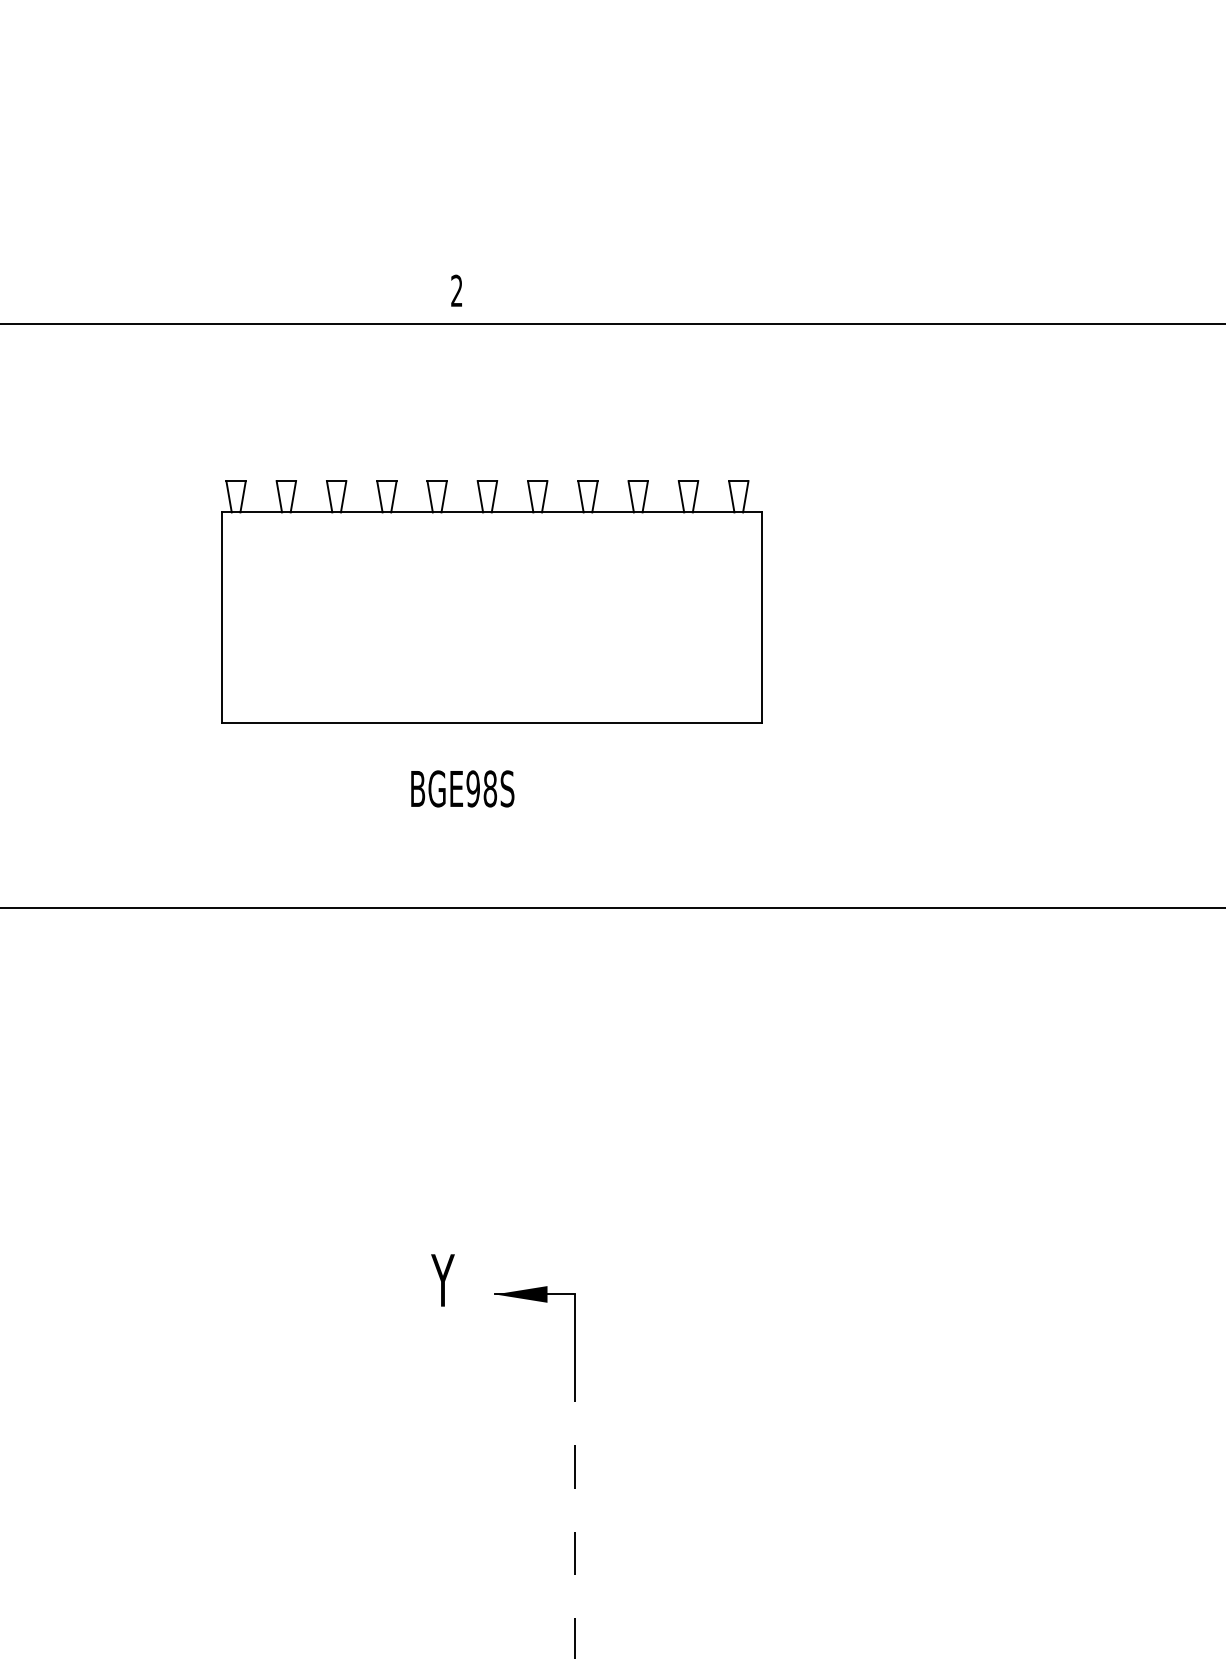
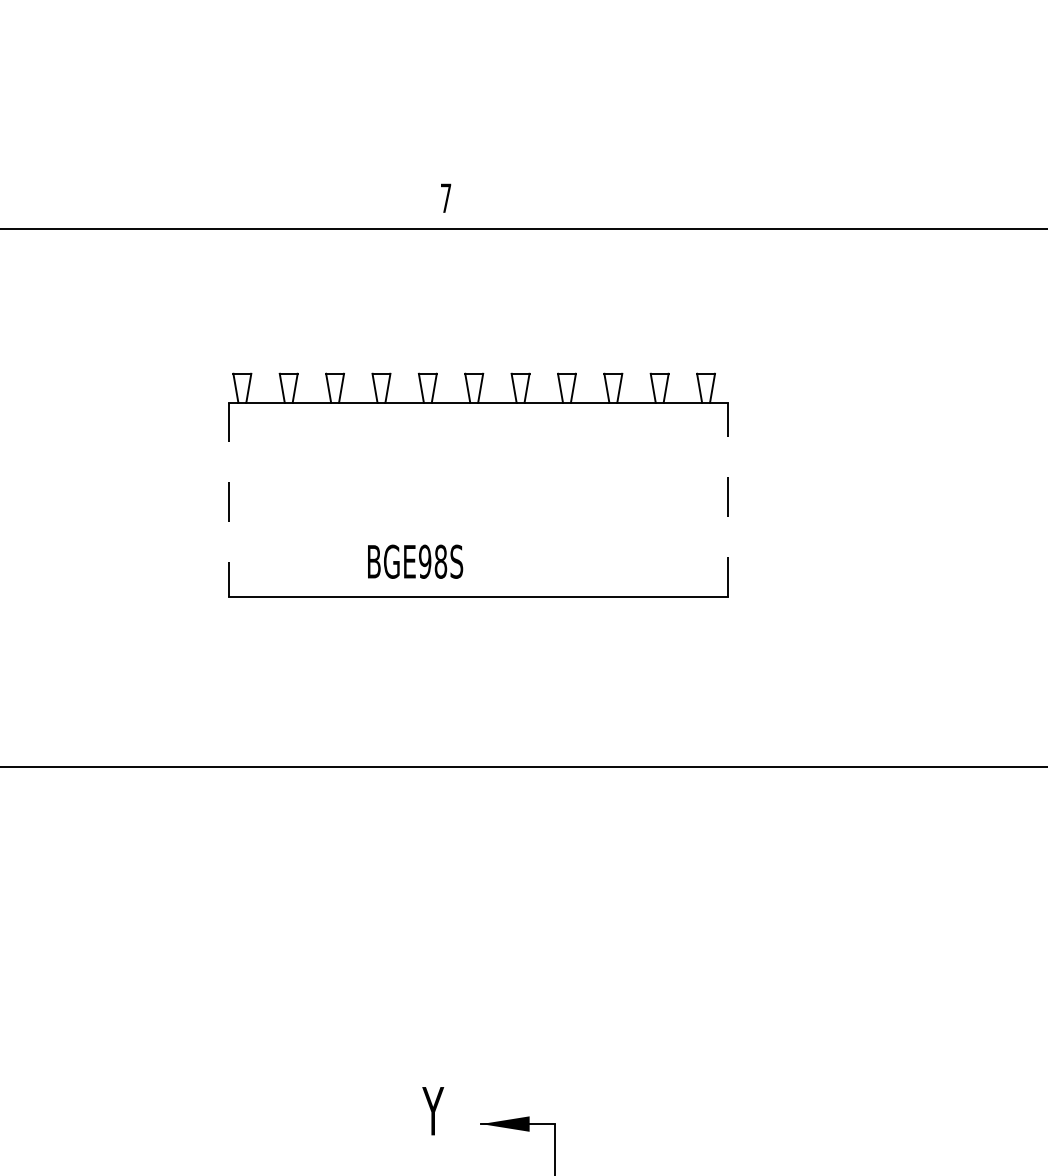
text: (456, 290) -> (445, 197), 2 -> 7
line: (762, 617) -> (727, 499), solid -> dashed
line: (221, 618) -> (228, 500), solid -> dashed
text: (462, 788) -> (415, 561), moved

